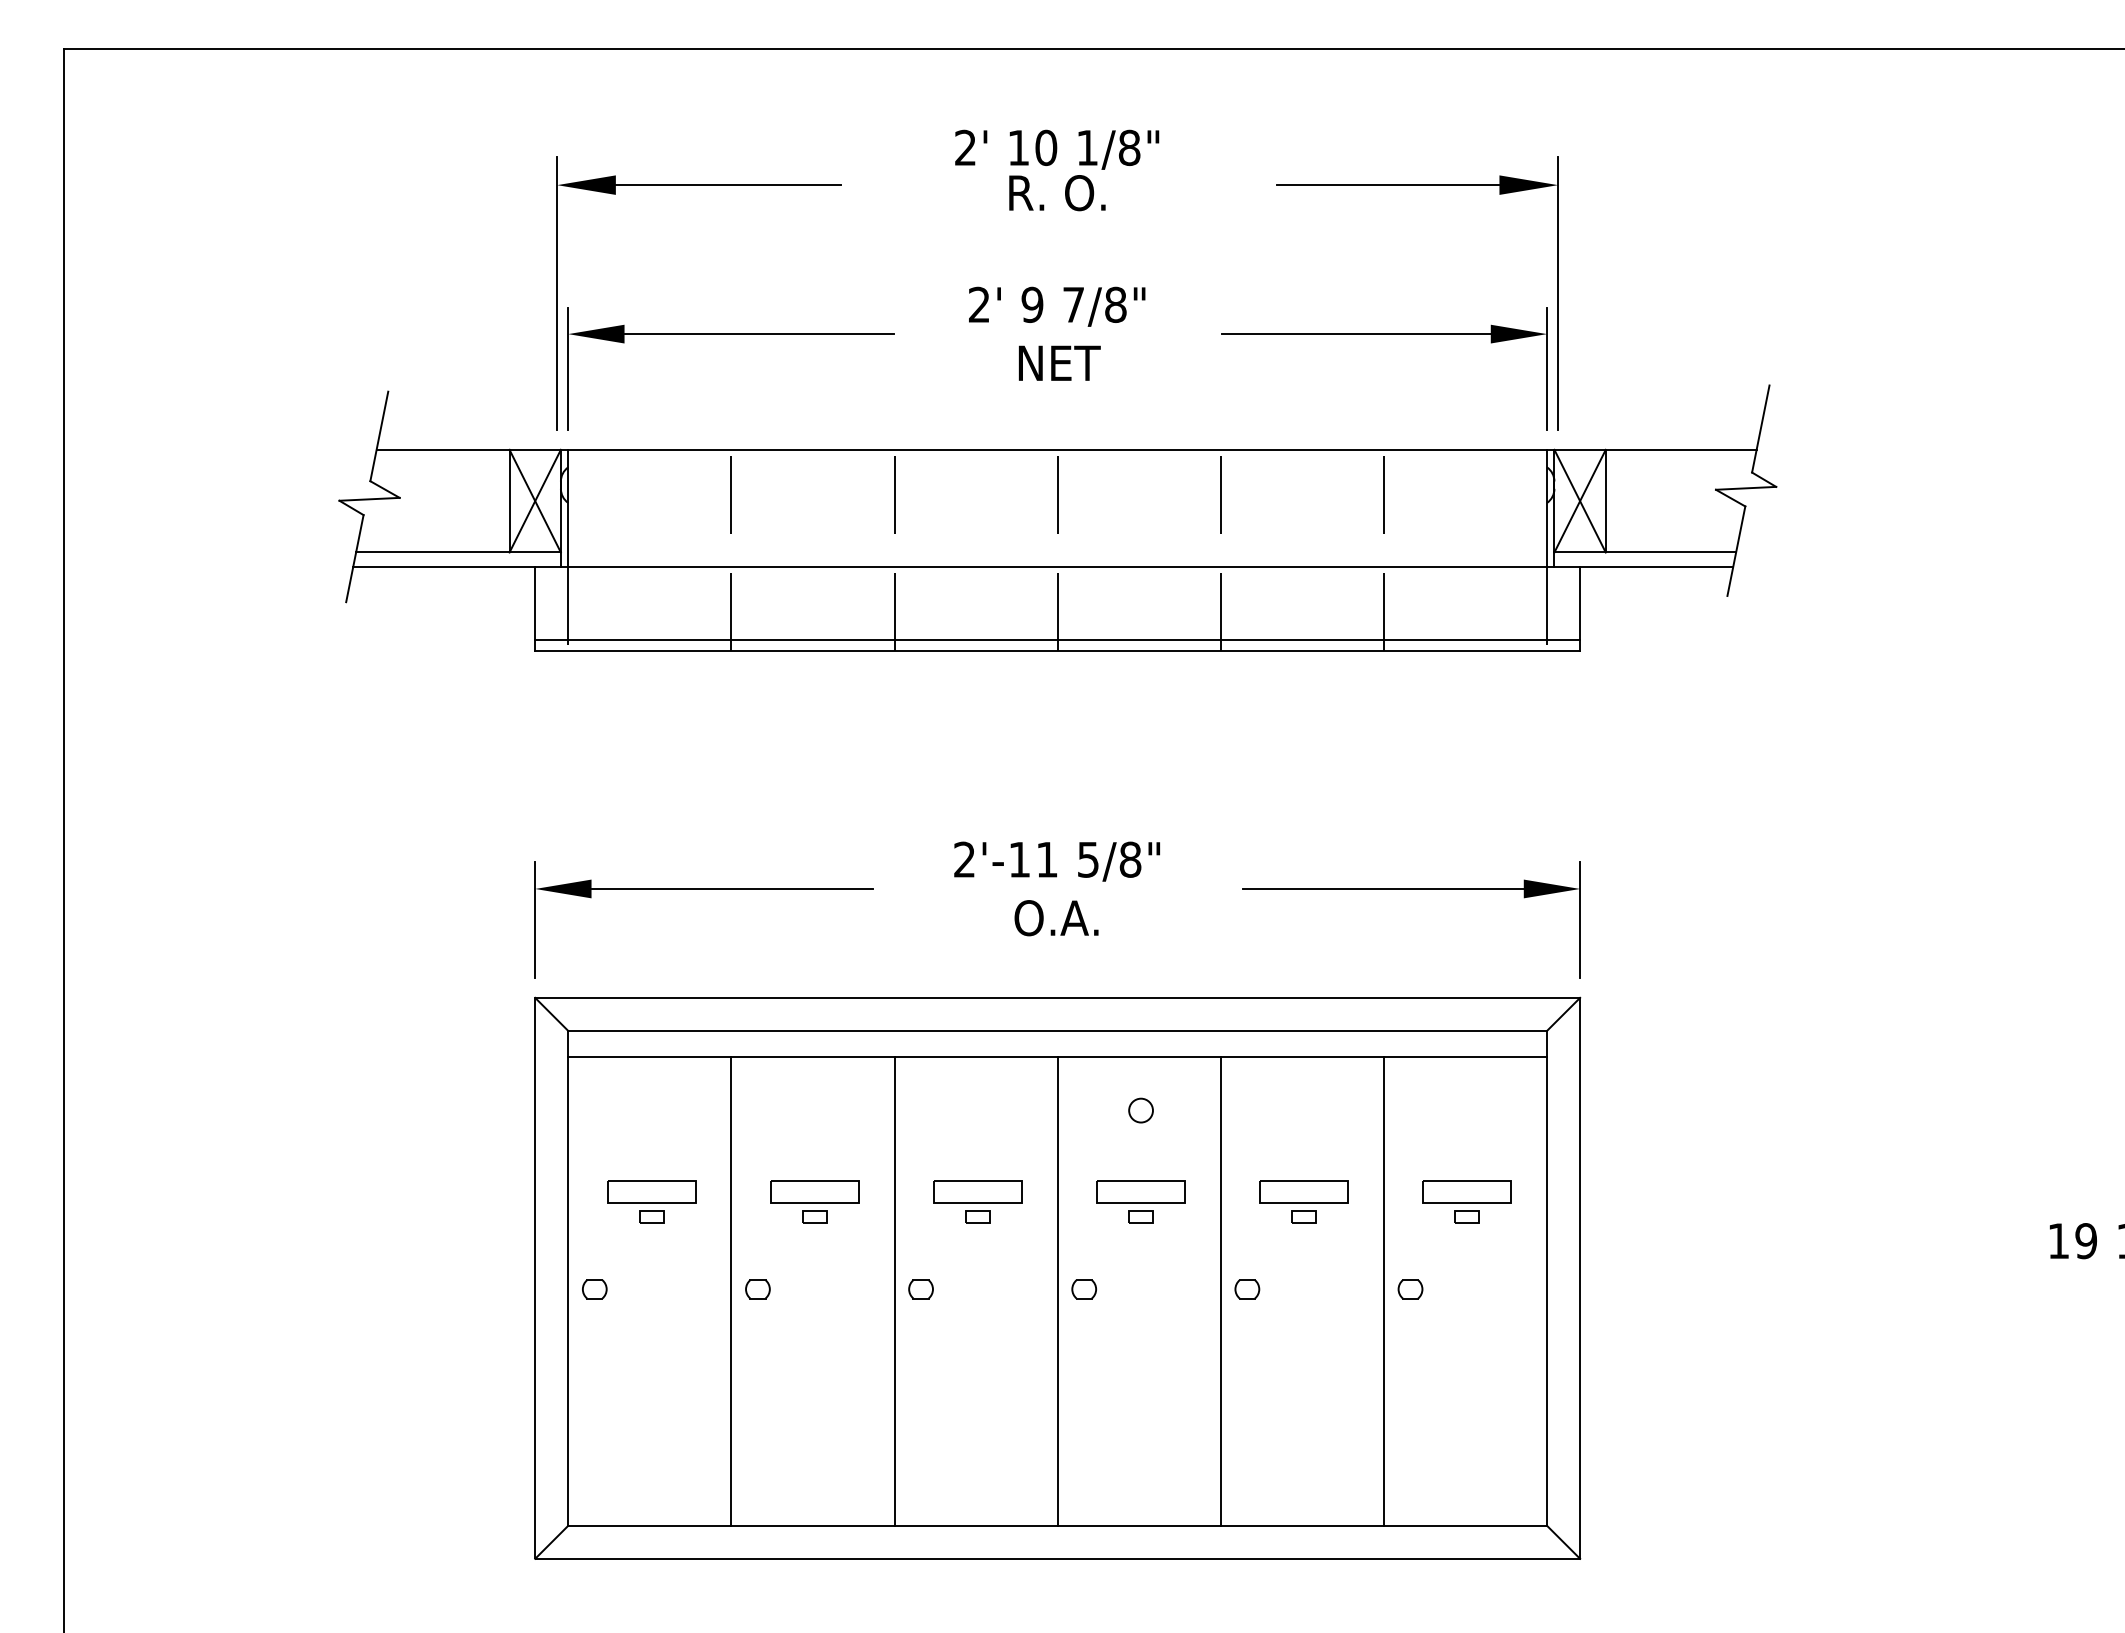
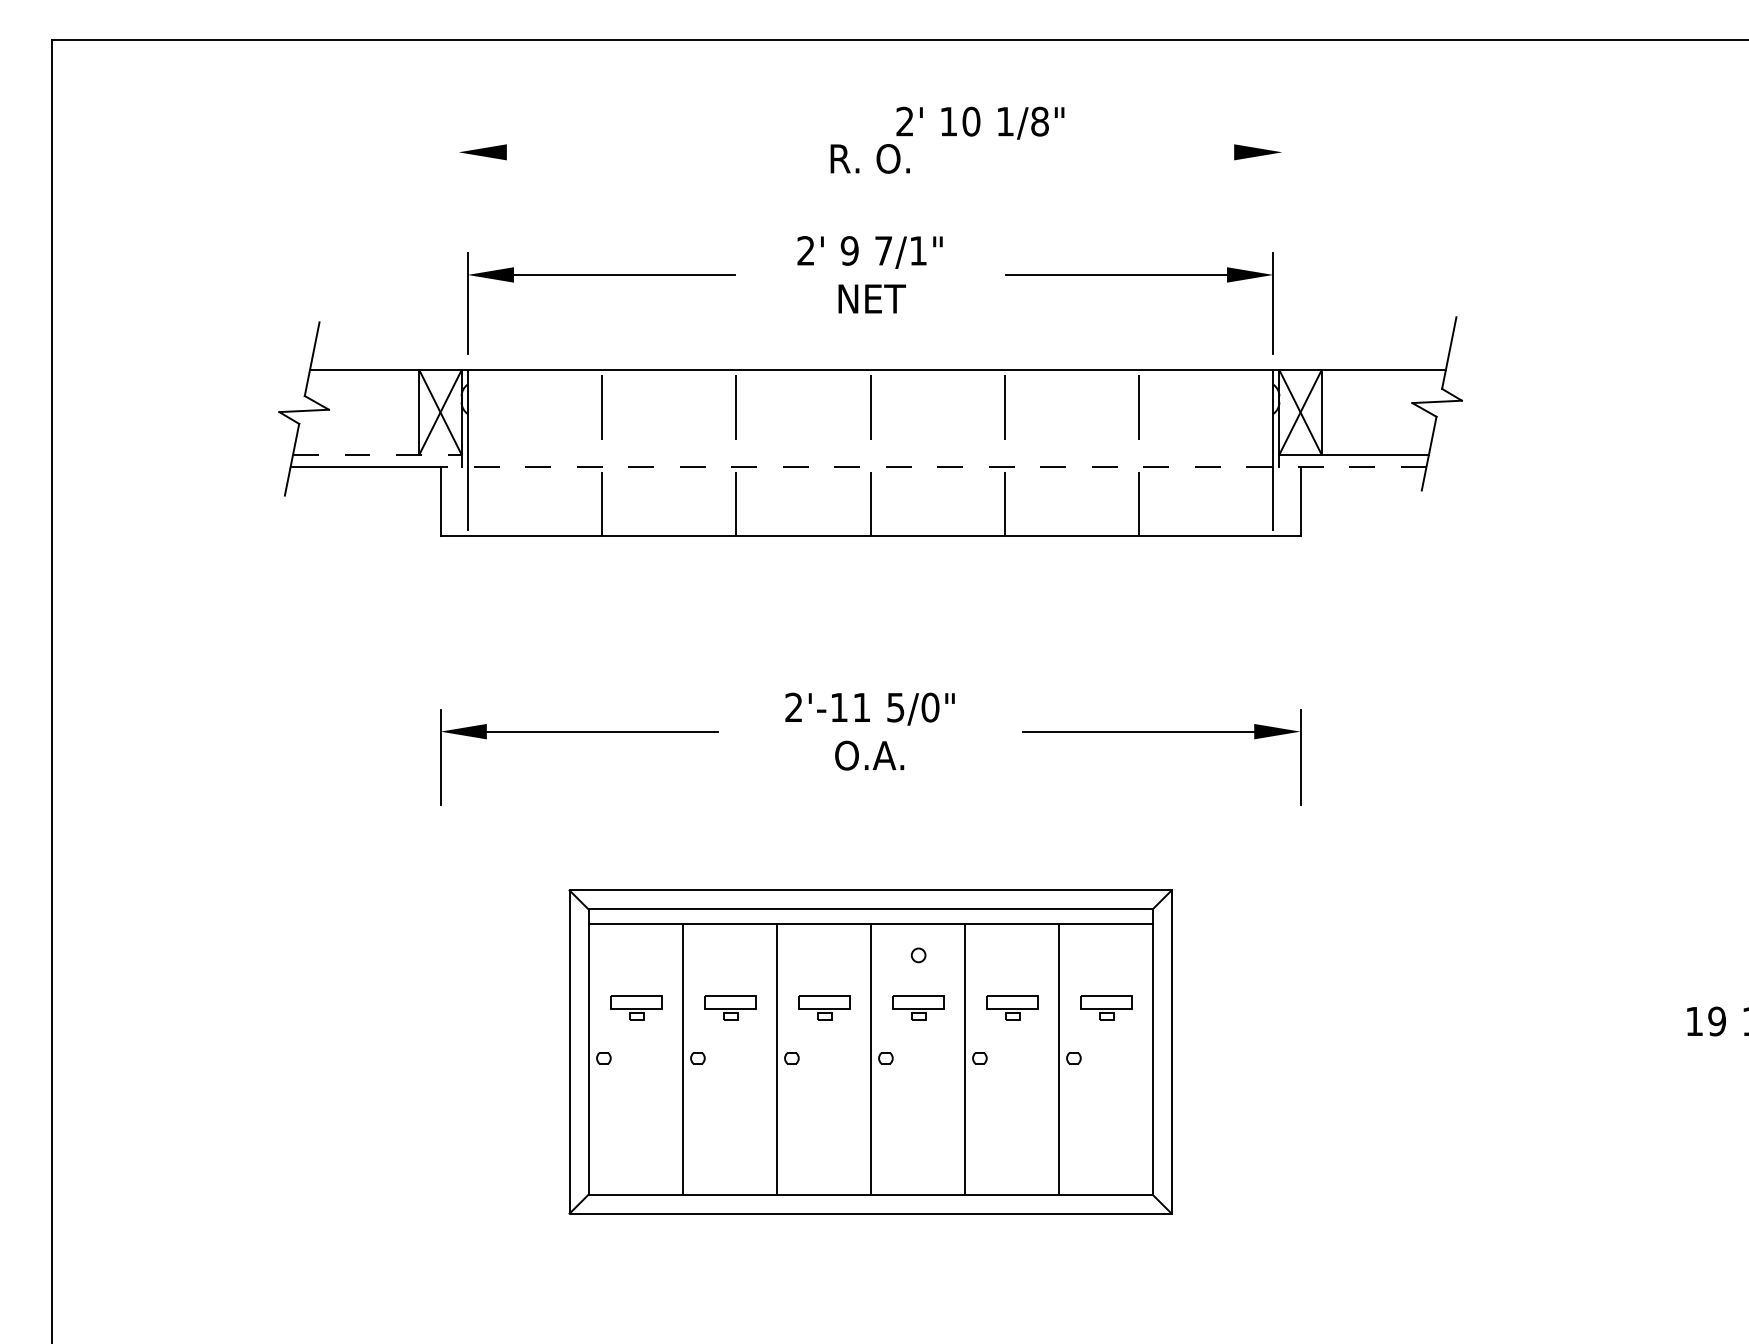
text: (1057, 149) -> (980, 122), moved
line: (727, 185) -> (598, 152), removed
line: (1388, 185) -> (1142, 152), removed
line: (557, 293) -> (458, 241), removed
line: (1558, 293) -> (1282, 241), removed
text: (1115, 304) -> (918, 250), 7/8" -> 7/1"
line: (459, 552) -> (378, 454), solid -> dashed
line: (1134, 567) -> (933, 467), solid -> dashed
line: (1057, 640) -> (870, 527), removed
text: (1130, 859) -> (930, 707), 5/8" -> 5/0"
part: (1057, 1277) -> (870, 1051), size x0.7

